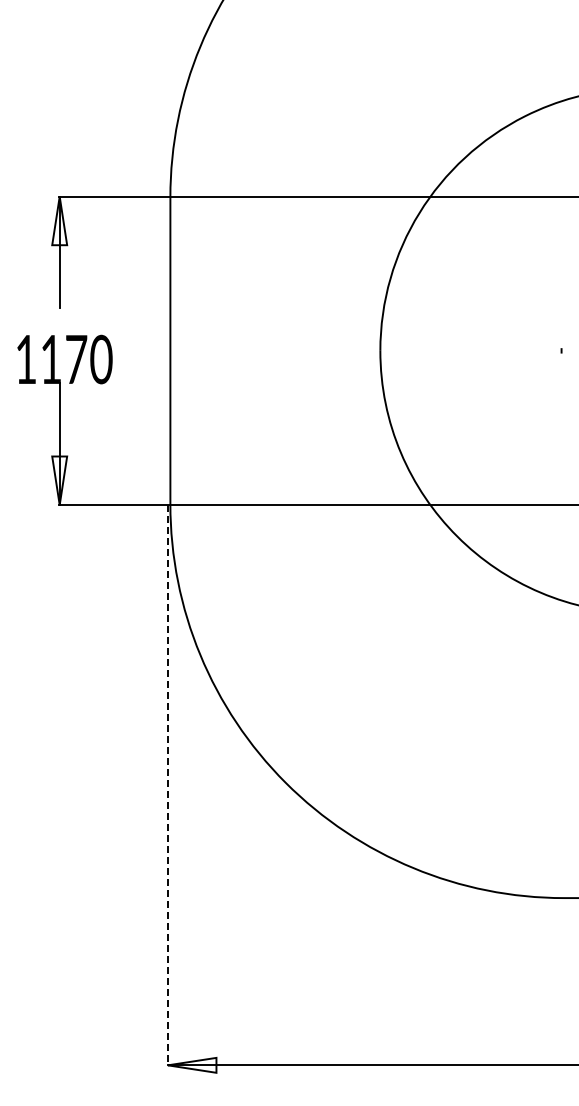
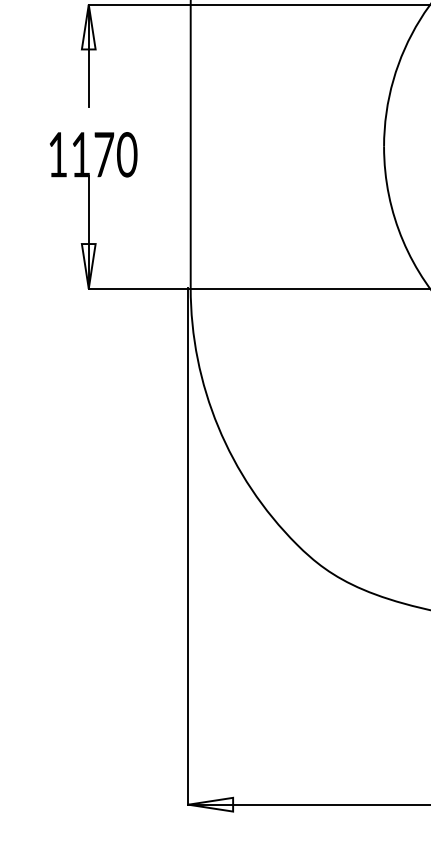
line: (167, 785) -> (188, 547), dashed -> solid

